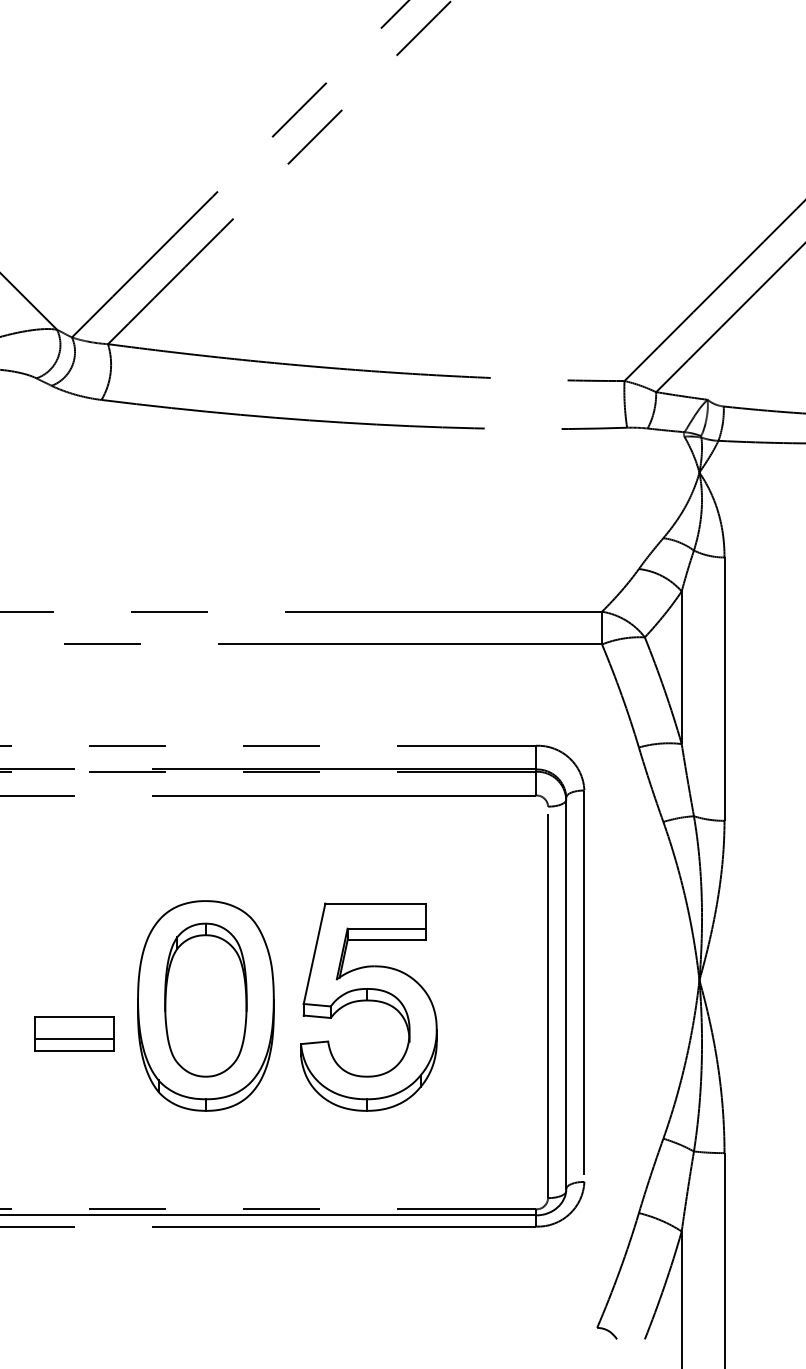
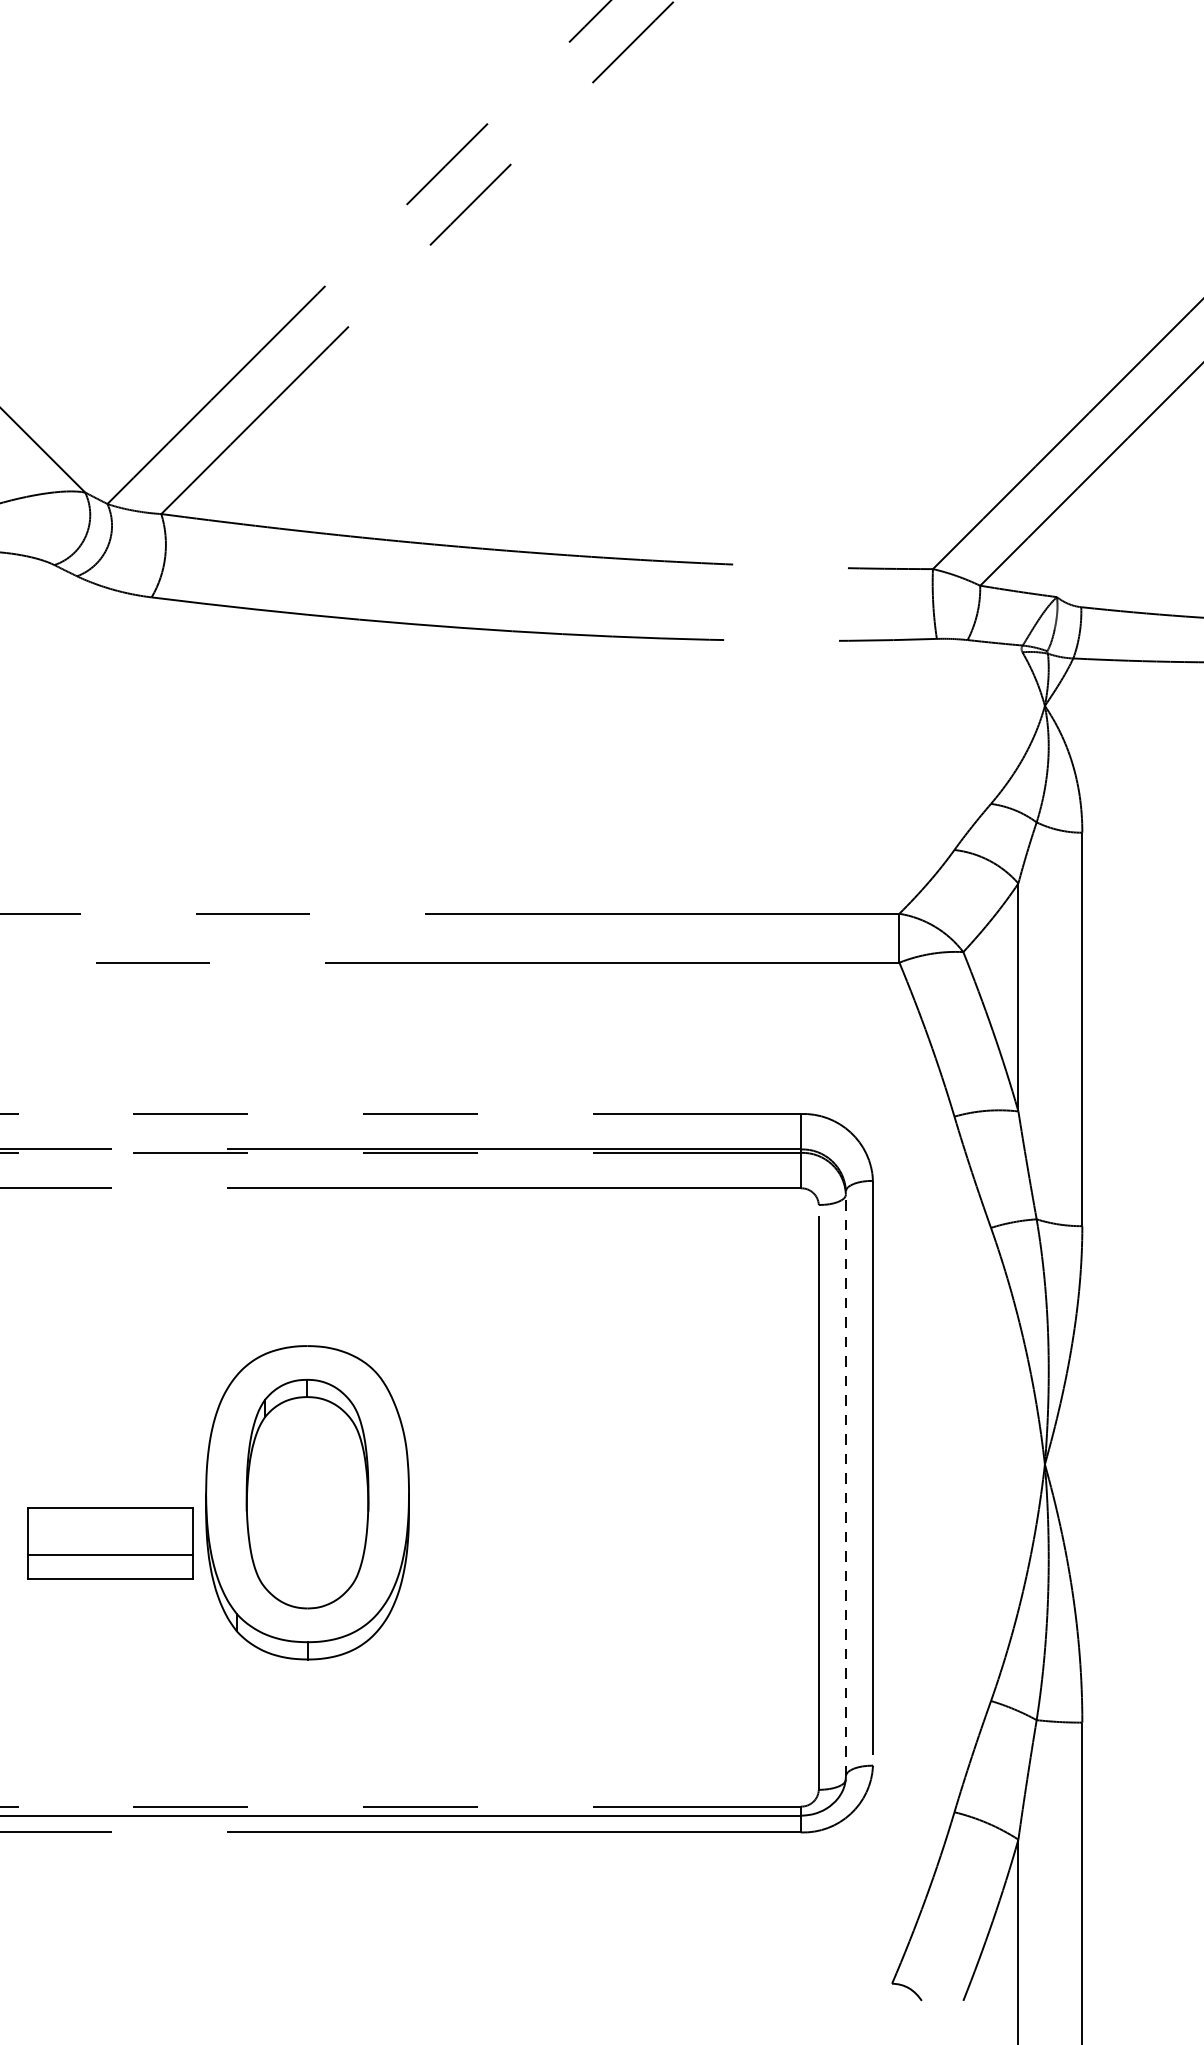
line: (566, 993) -> (846, 1484), solid -> dashed
part: (368, 1006) -> (550, 1503), removed
part: (74, 1033) -> (111, 1543), size x1.4

